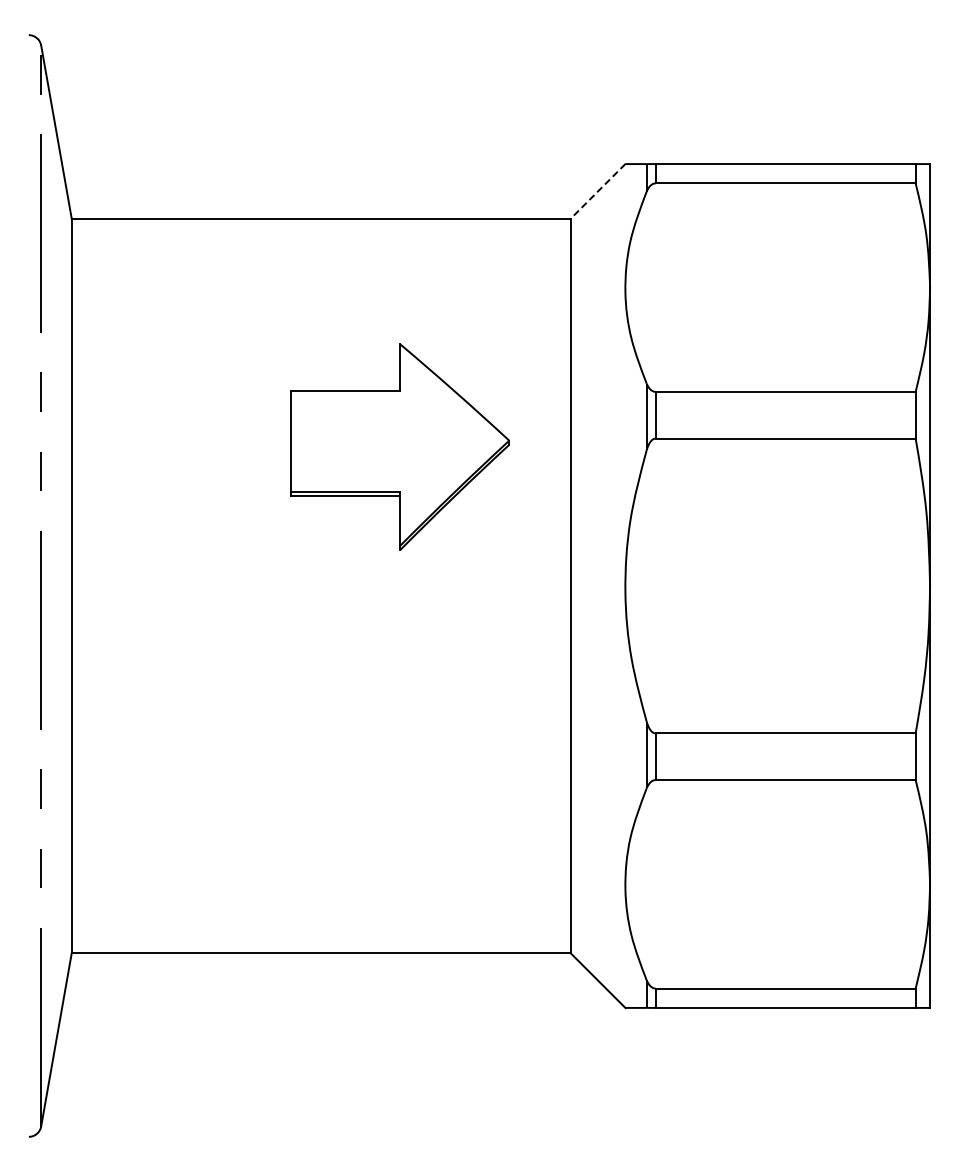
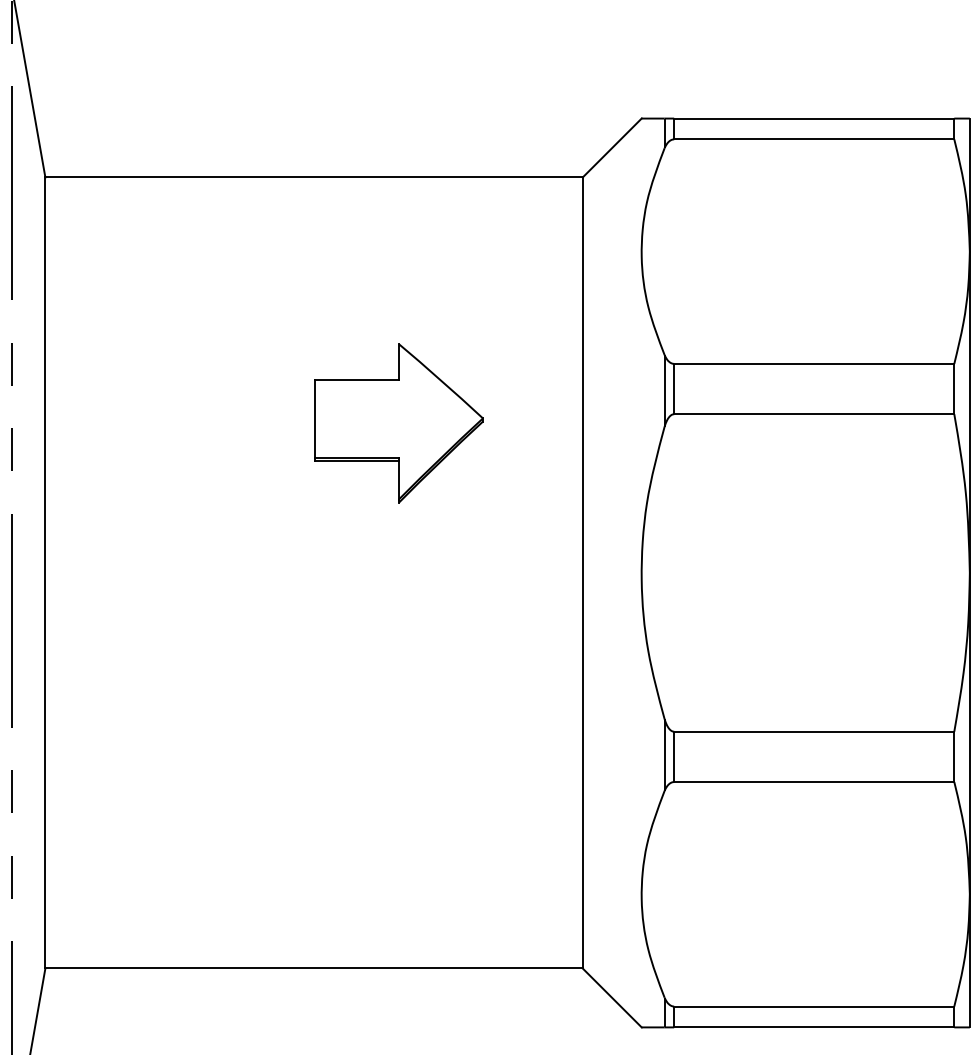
line: (598, 191) -> (612, 148), dashed -> solid
part: (399, 446) -> (398, 422), size x0.71

